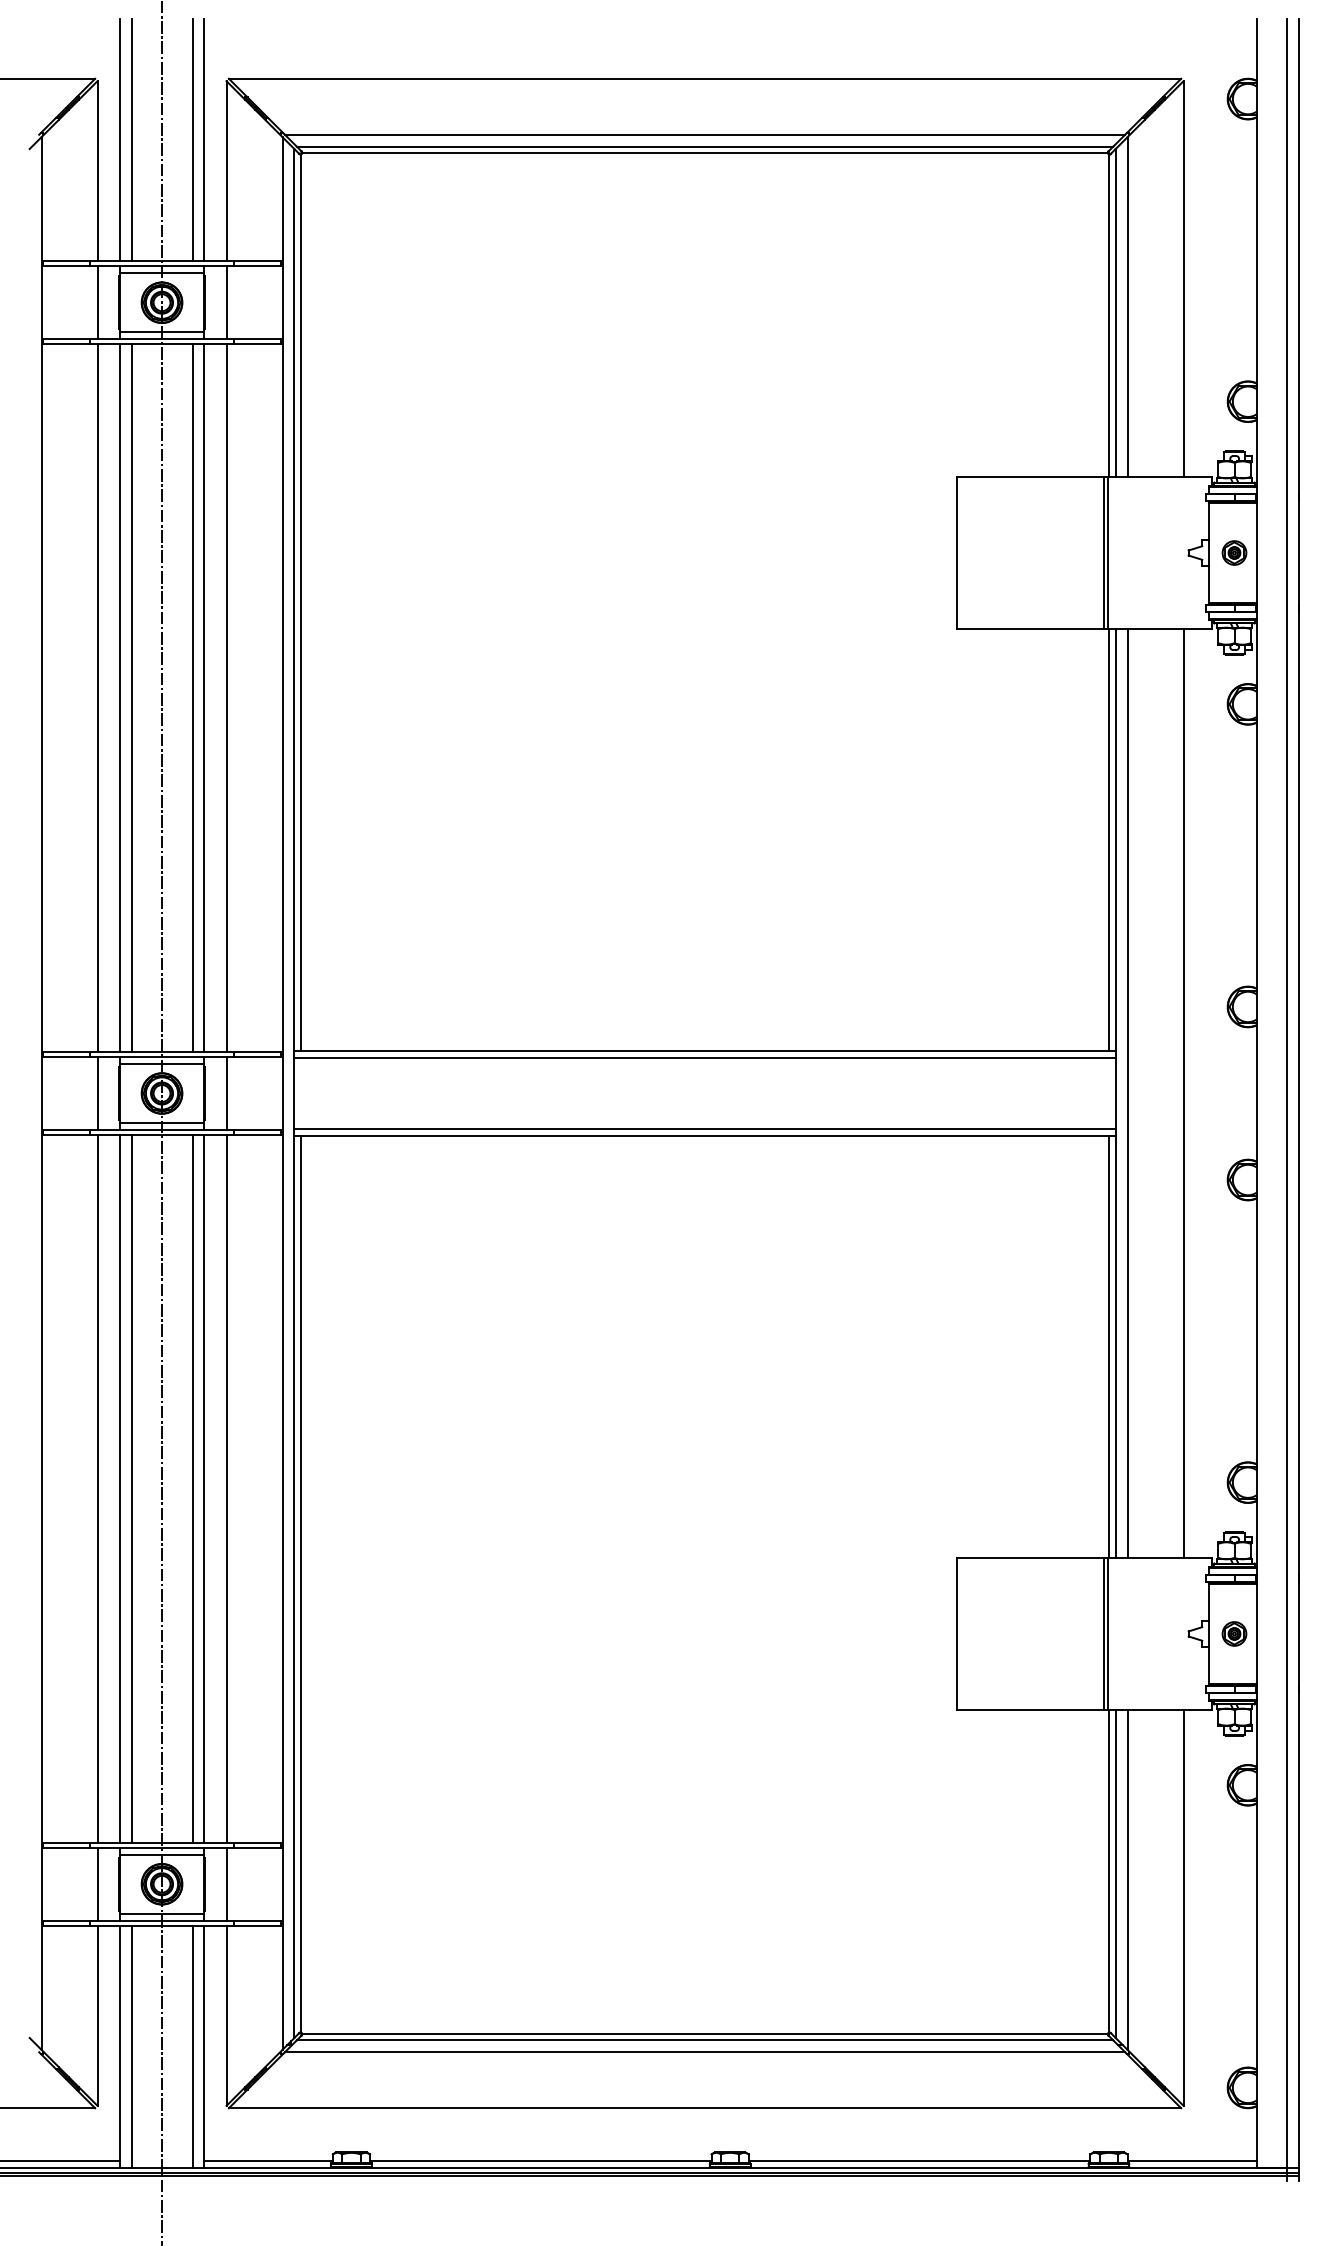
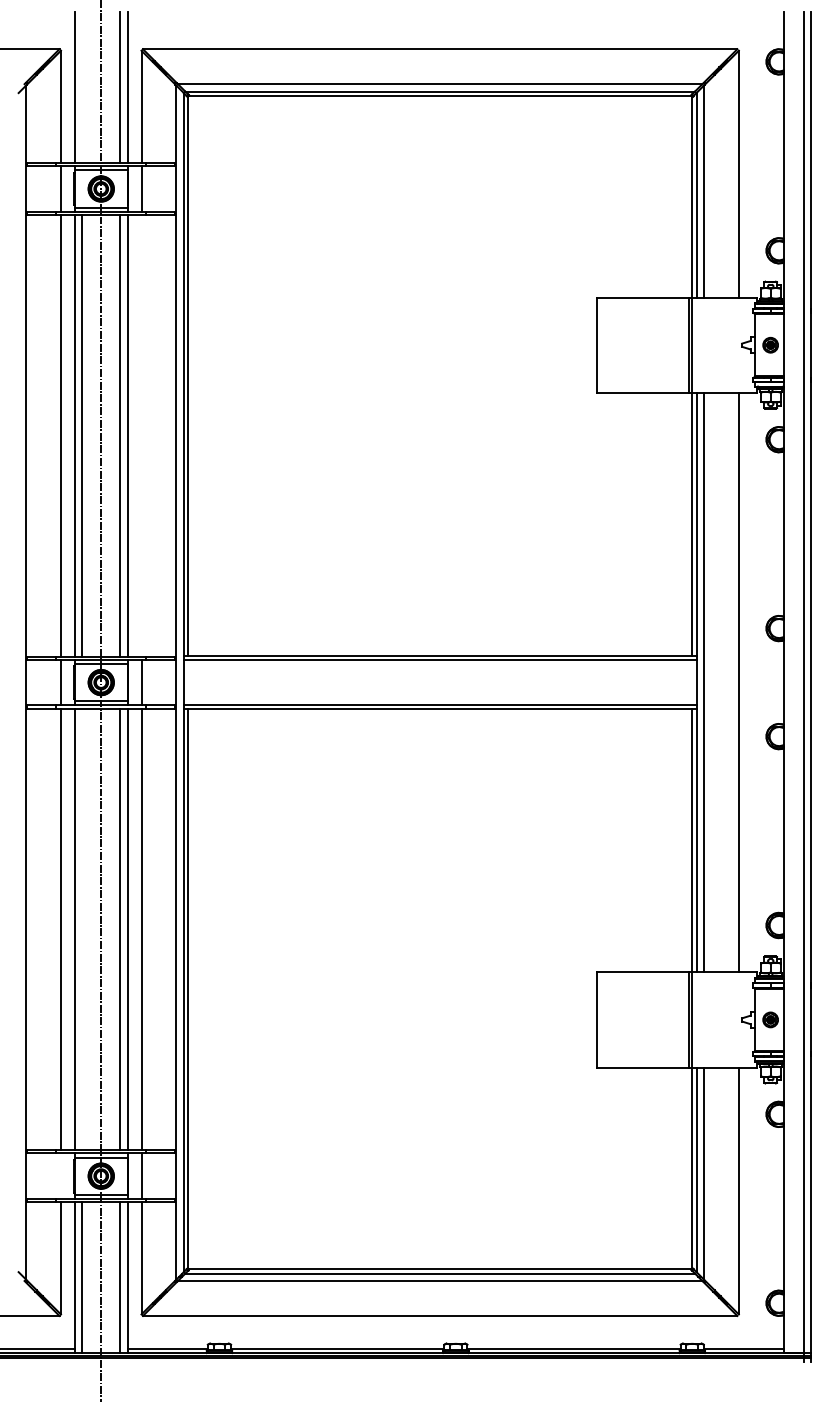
line: (131, 140) -> (82, 87), removed
line: (226, 697) -> (141, 435), removed
line: (131, 1489) -> (82, 929), removed
line: (98, 1883) -> (61, 1175), removed

